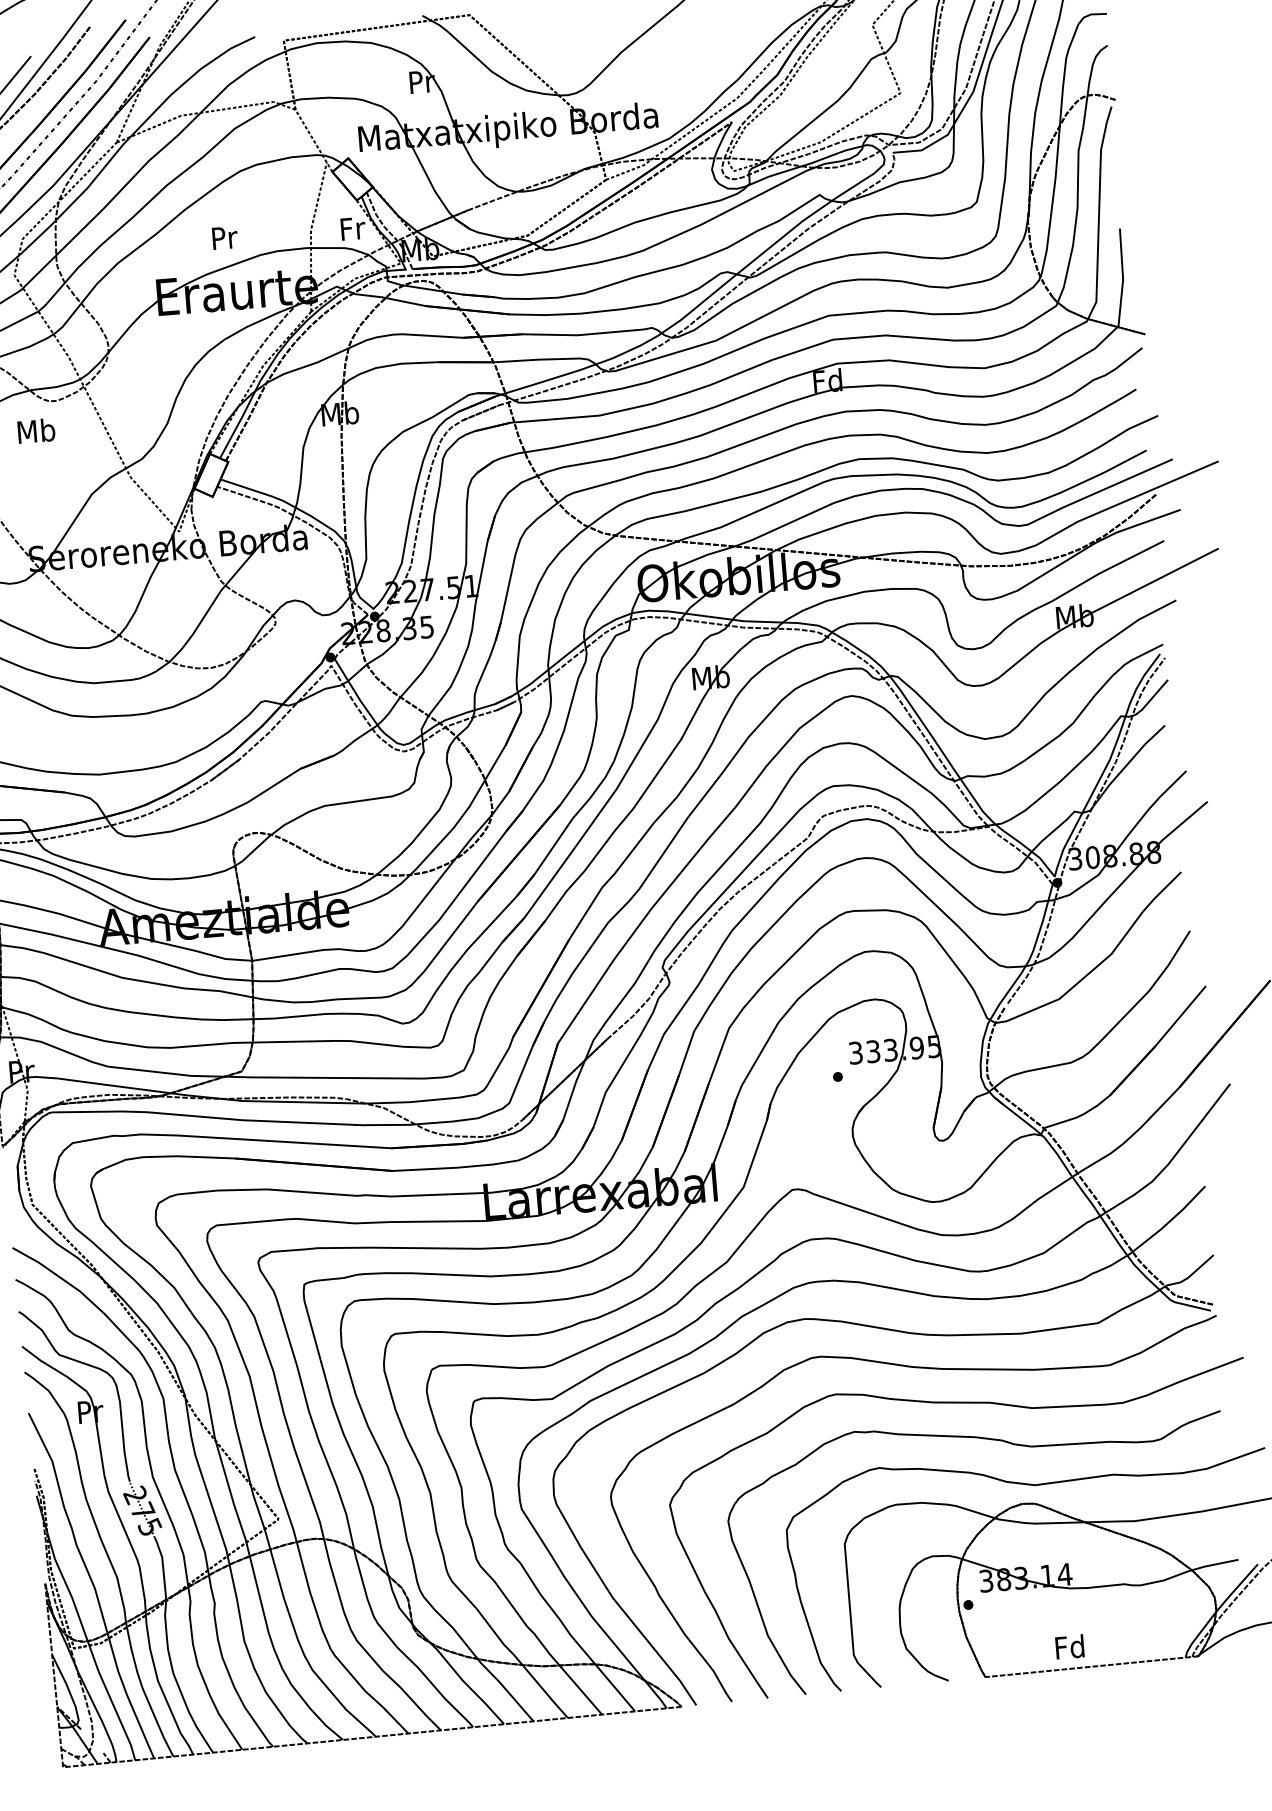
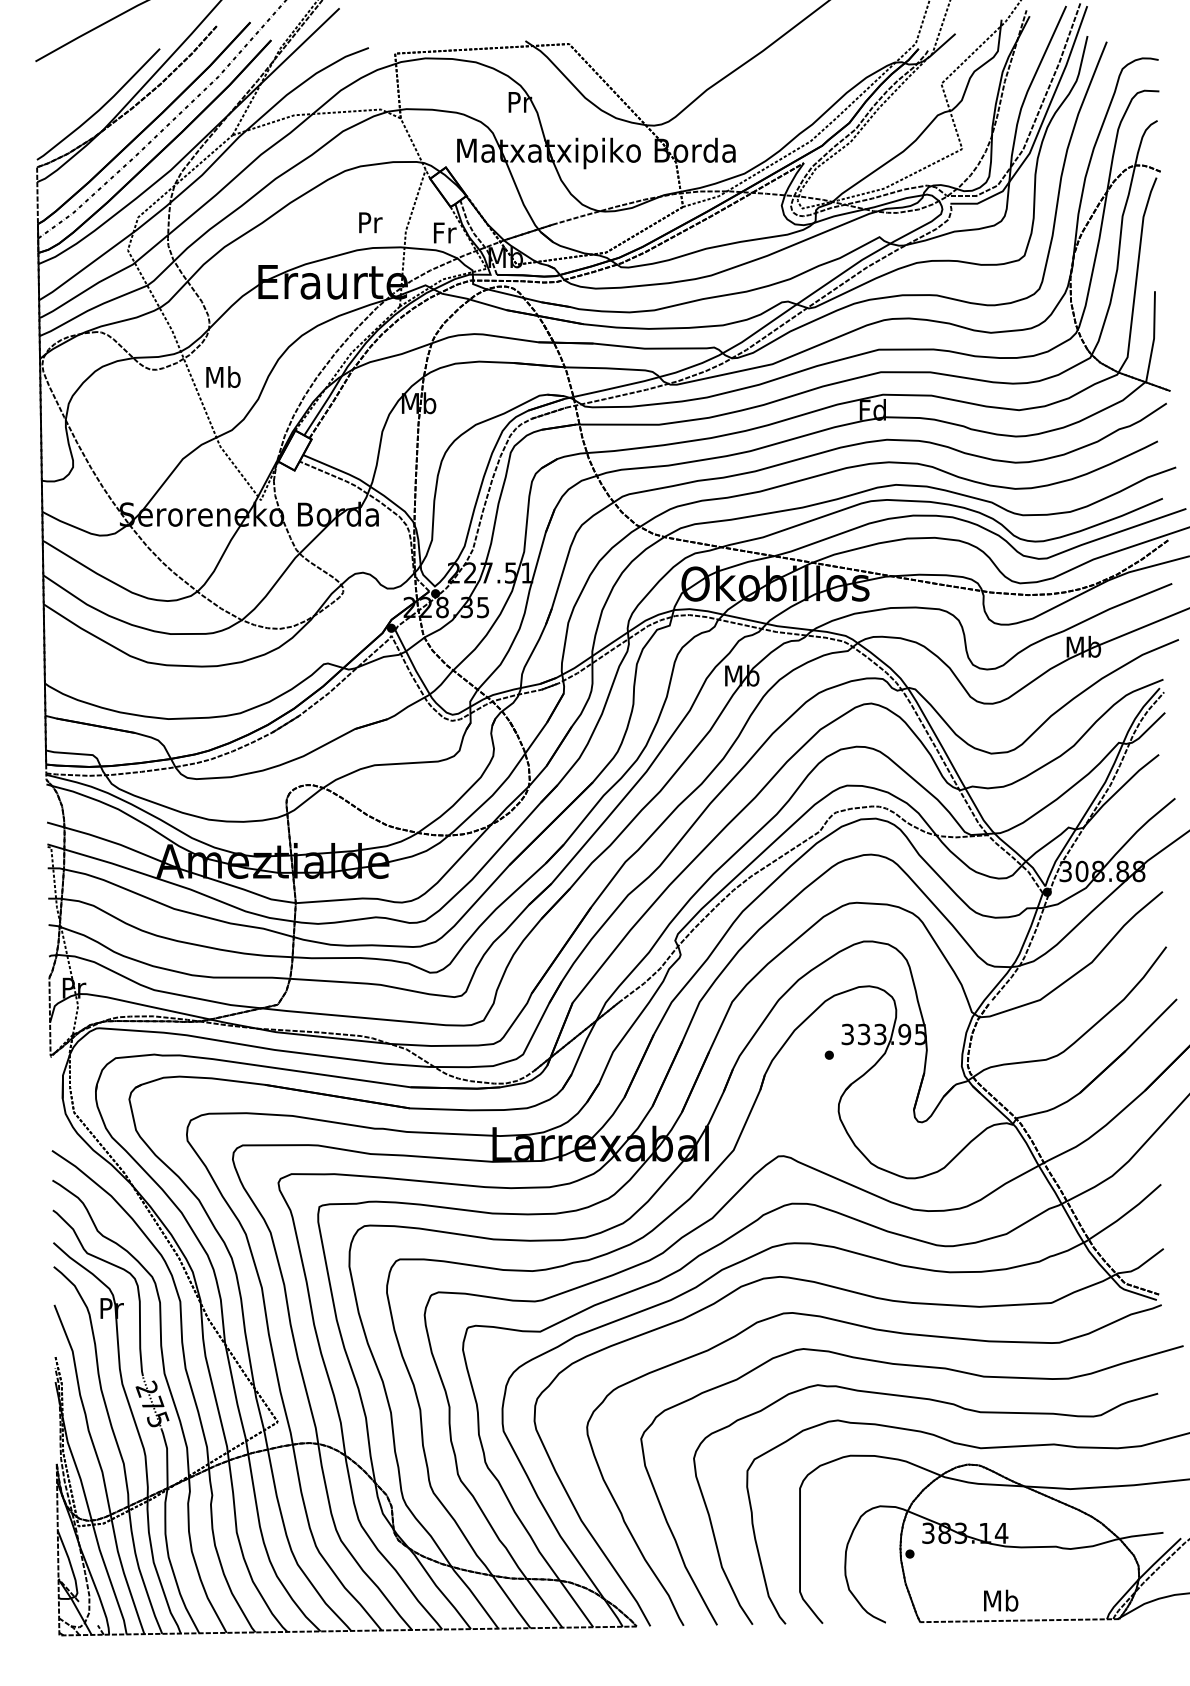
text: (224, 237) -> (370, 222), moved
text: (36, 430) -> (223, 376), moved
text: (1070, 1646) -> (1001, 1600), Fd -> Mb

